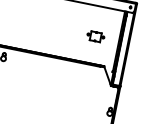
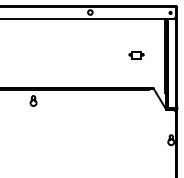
part: (95, 36) -> (136, 55), size x0.7

